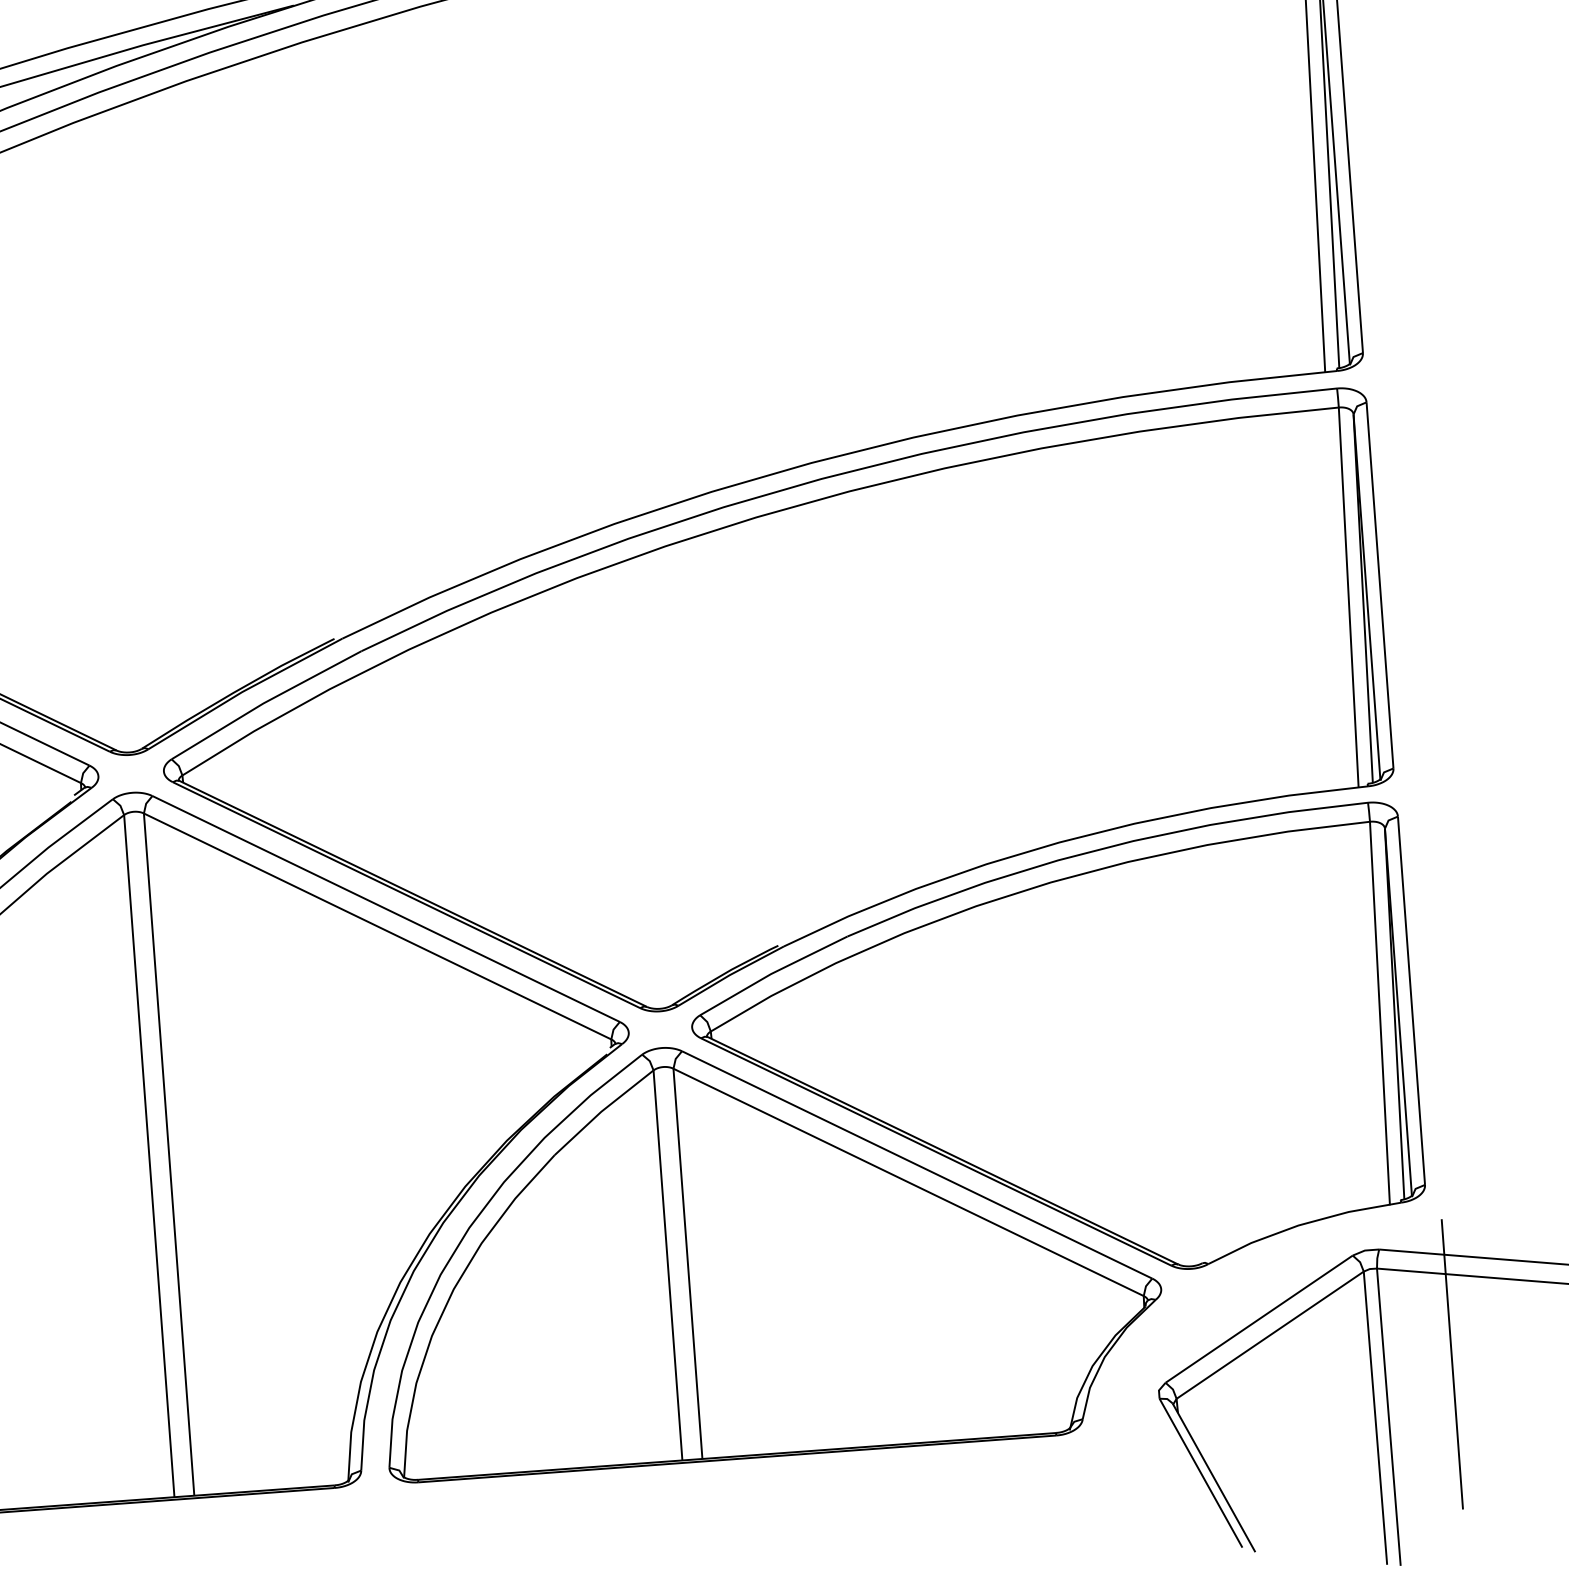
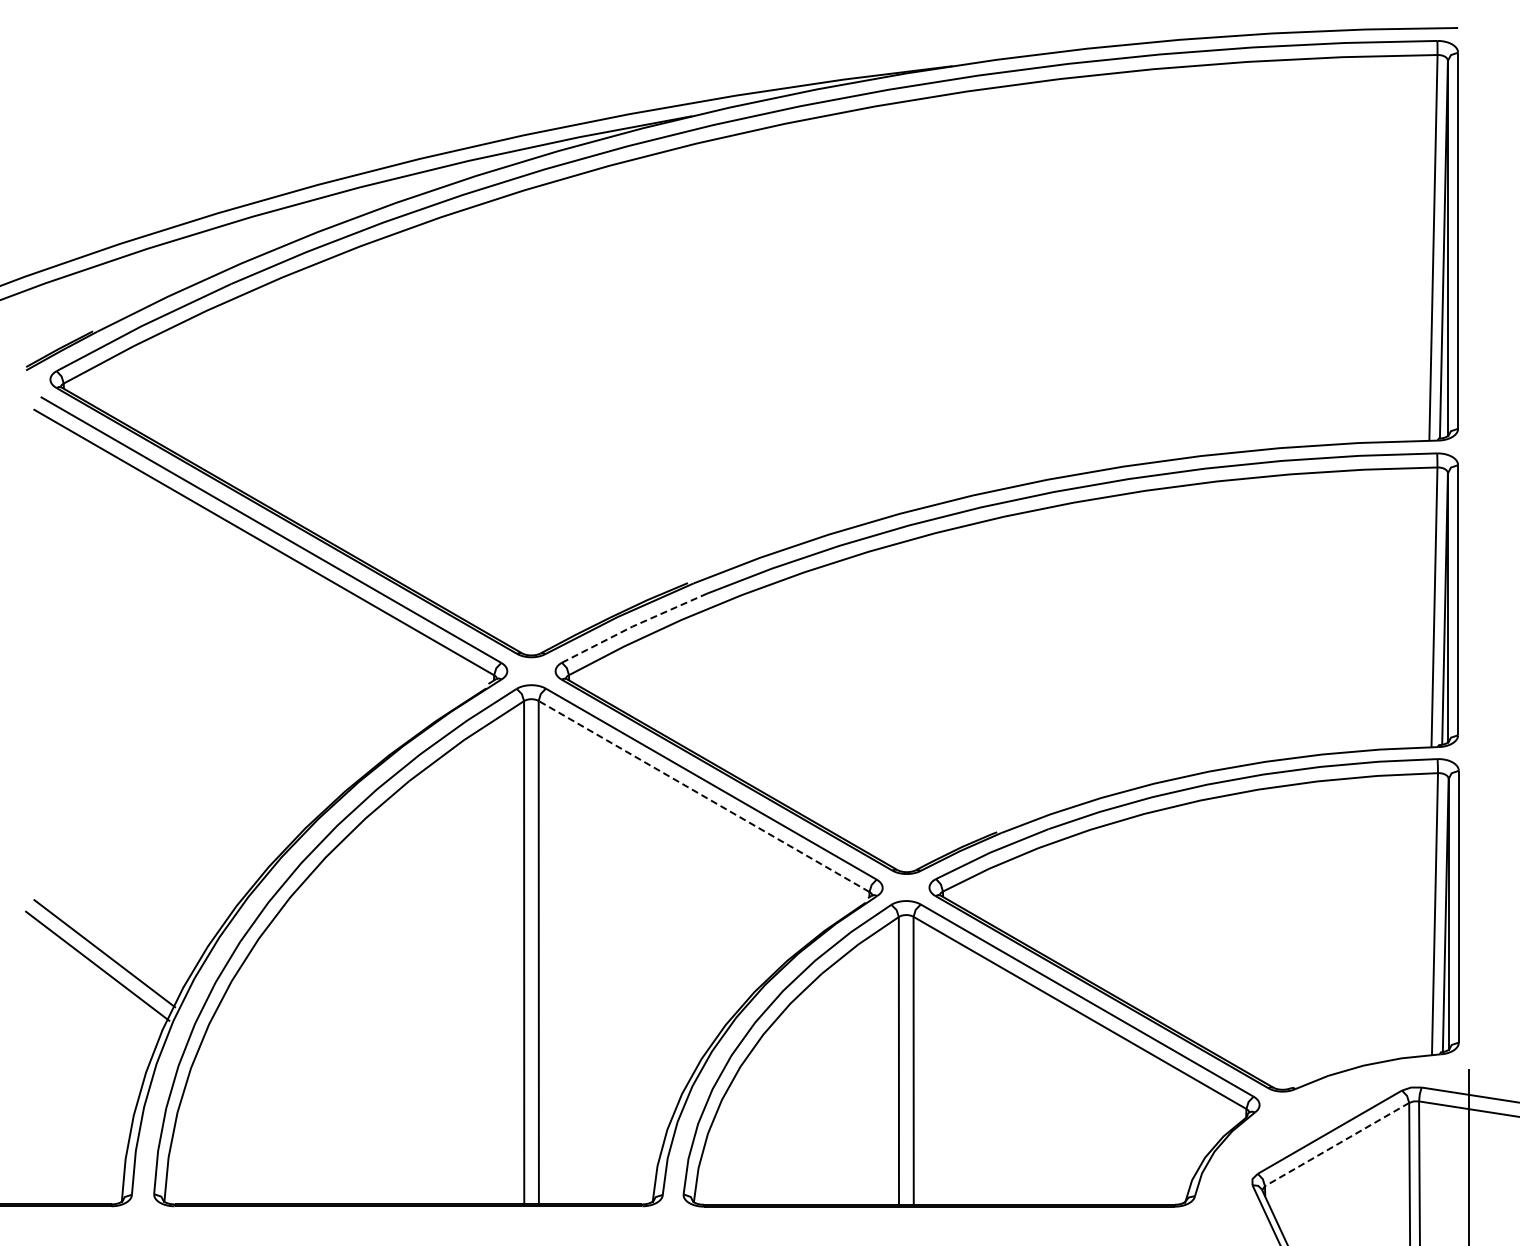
line: (265, 703) -> (633, 626), solid -> dashed
line: (378, 926) -> (704, 796), solid -> dashed
line: (1269, 1335) -> (1336, 1144), solid -> dashed

